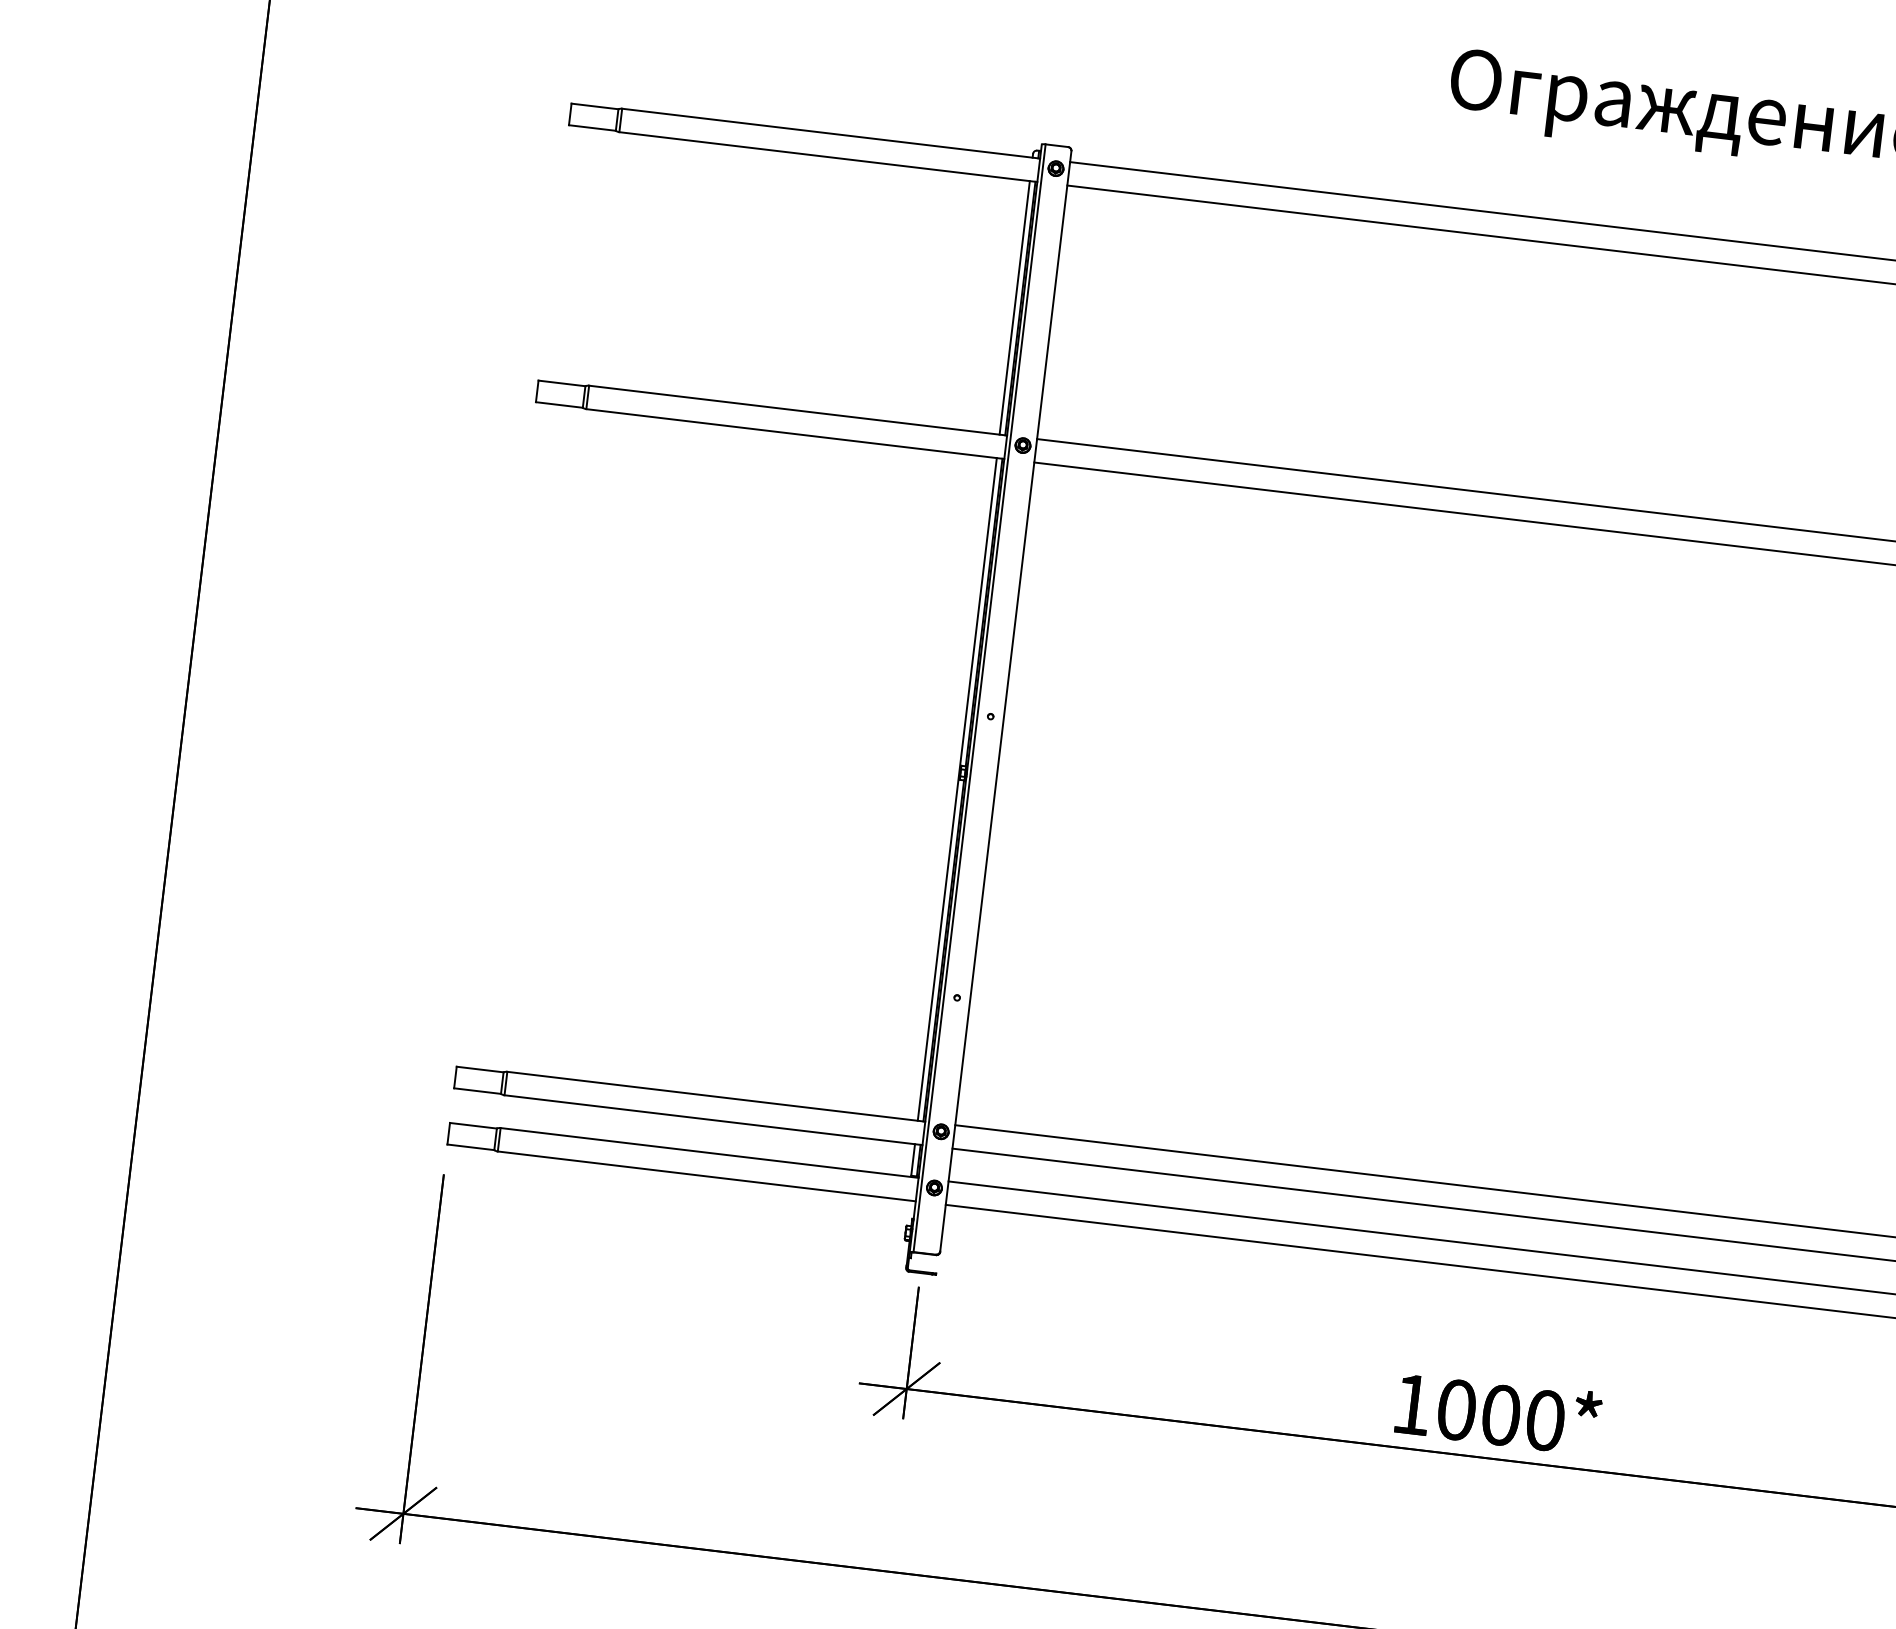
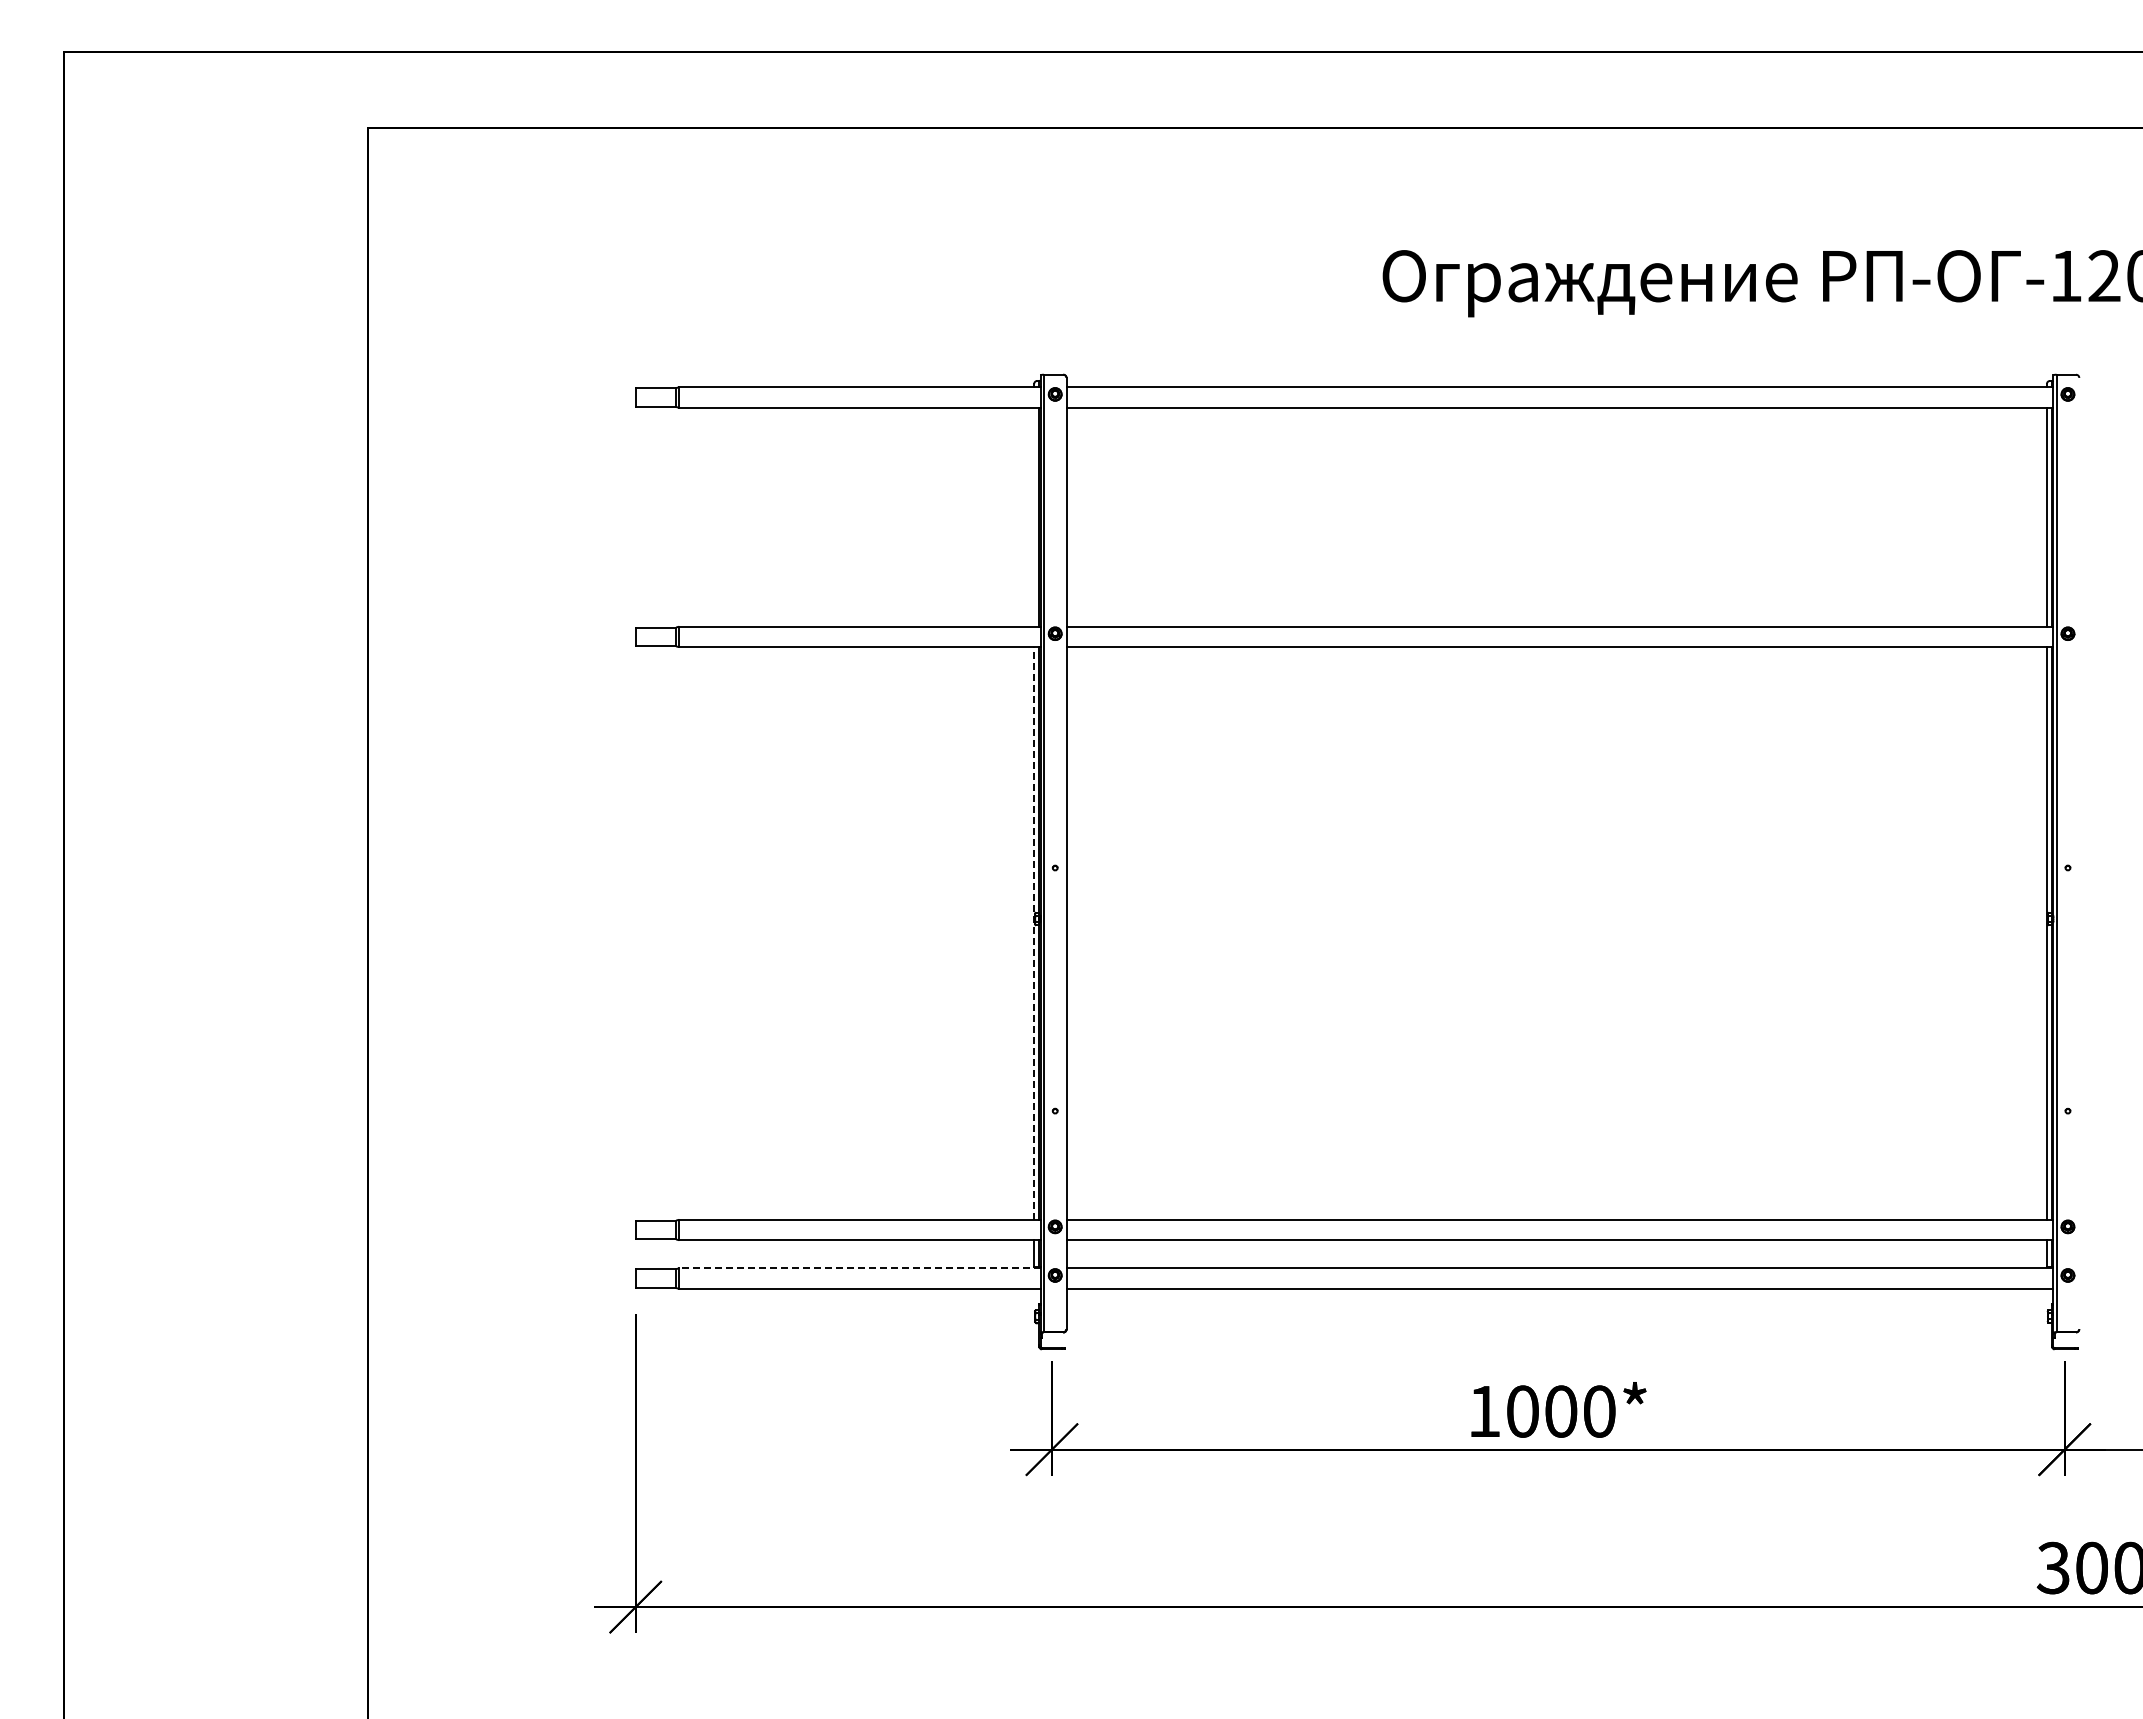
line: (1015, 307) -> (1034, 516), removed
line: (957, 788) -> (1034, 932), solid -> dashed
line: (710, 1153) -> (860, 1268), solid -> dashed

